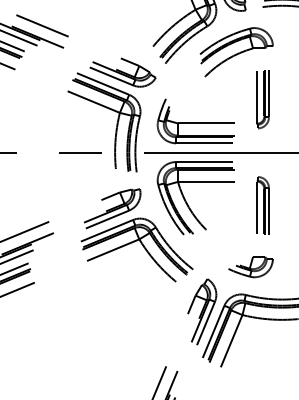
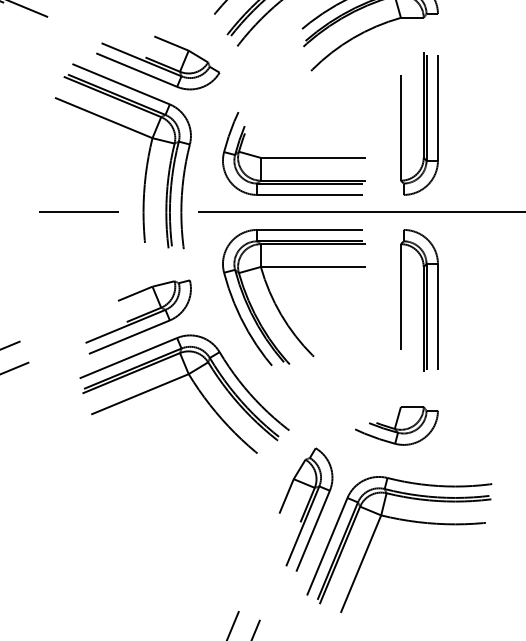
part: (262, 105) -> (418, 124), size x1.67
part: (262, 199) -> (418, 299), size x1.67

